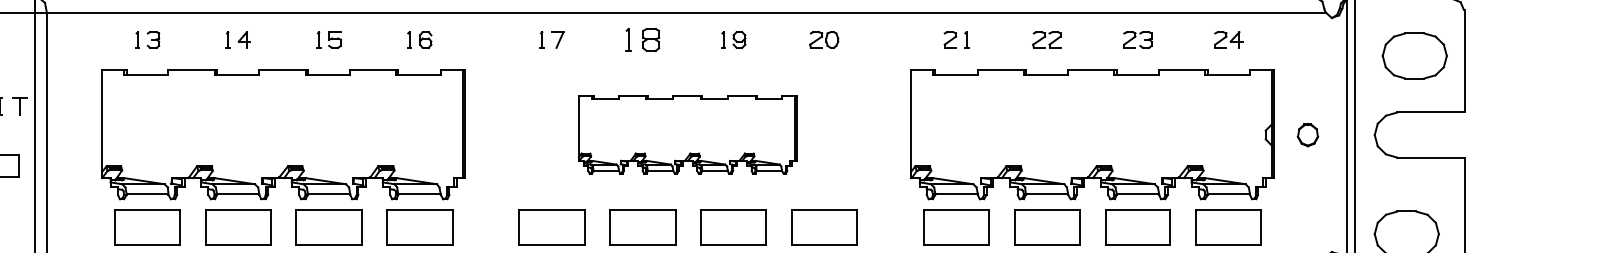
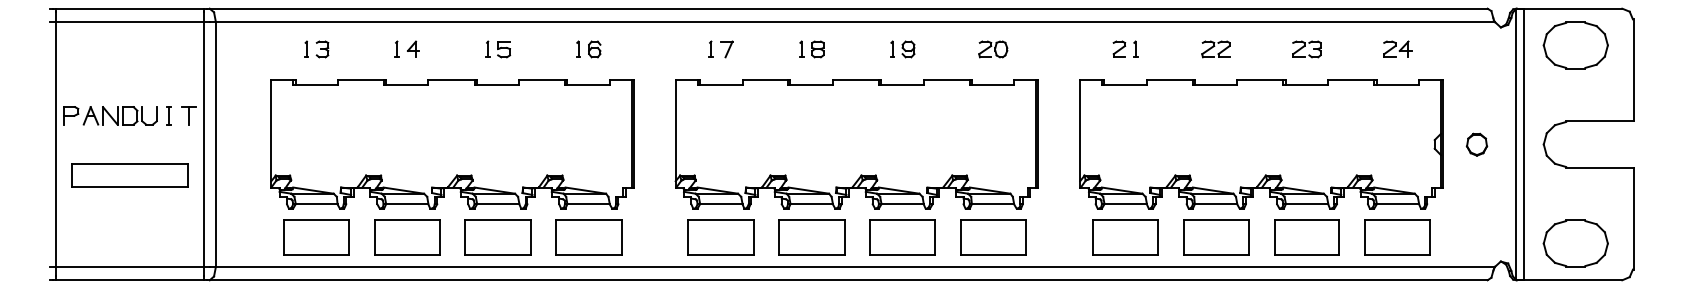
part: (642, 40) -> (811, 49), size x0.71
part: (1414, 56) -> (1575, 45), moved
part: (687, 135) -> (856, 144), size x1.67

